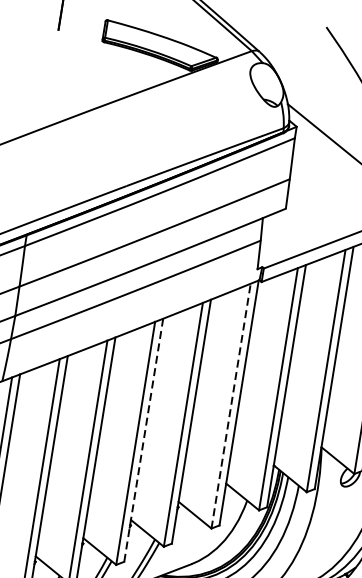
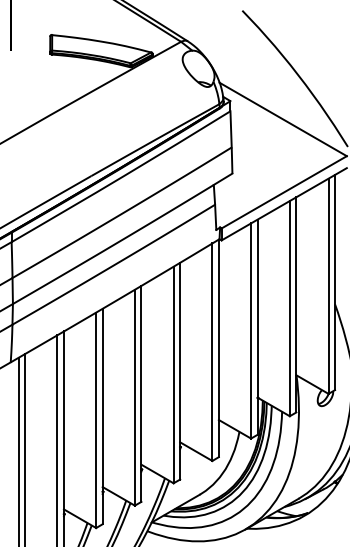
line: (231, 406) -> (212, 352), dashed -> solid
line: (143, 440) -> (141, 394), dashed -> solid

